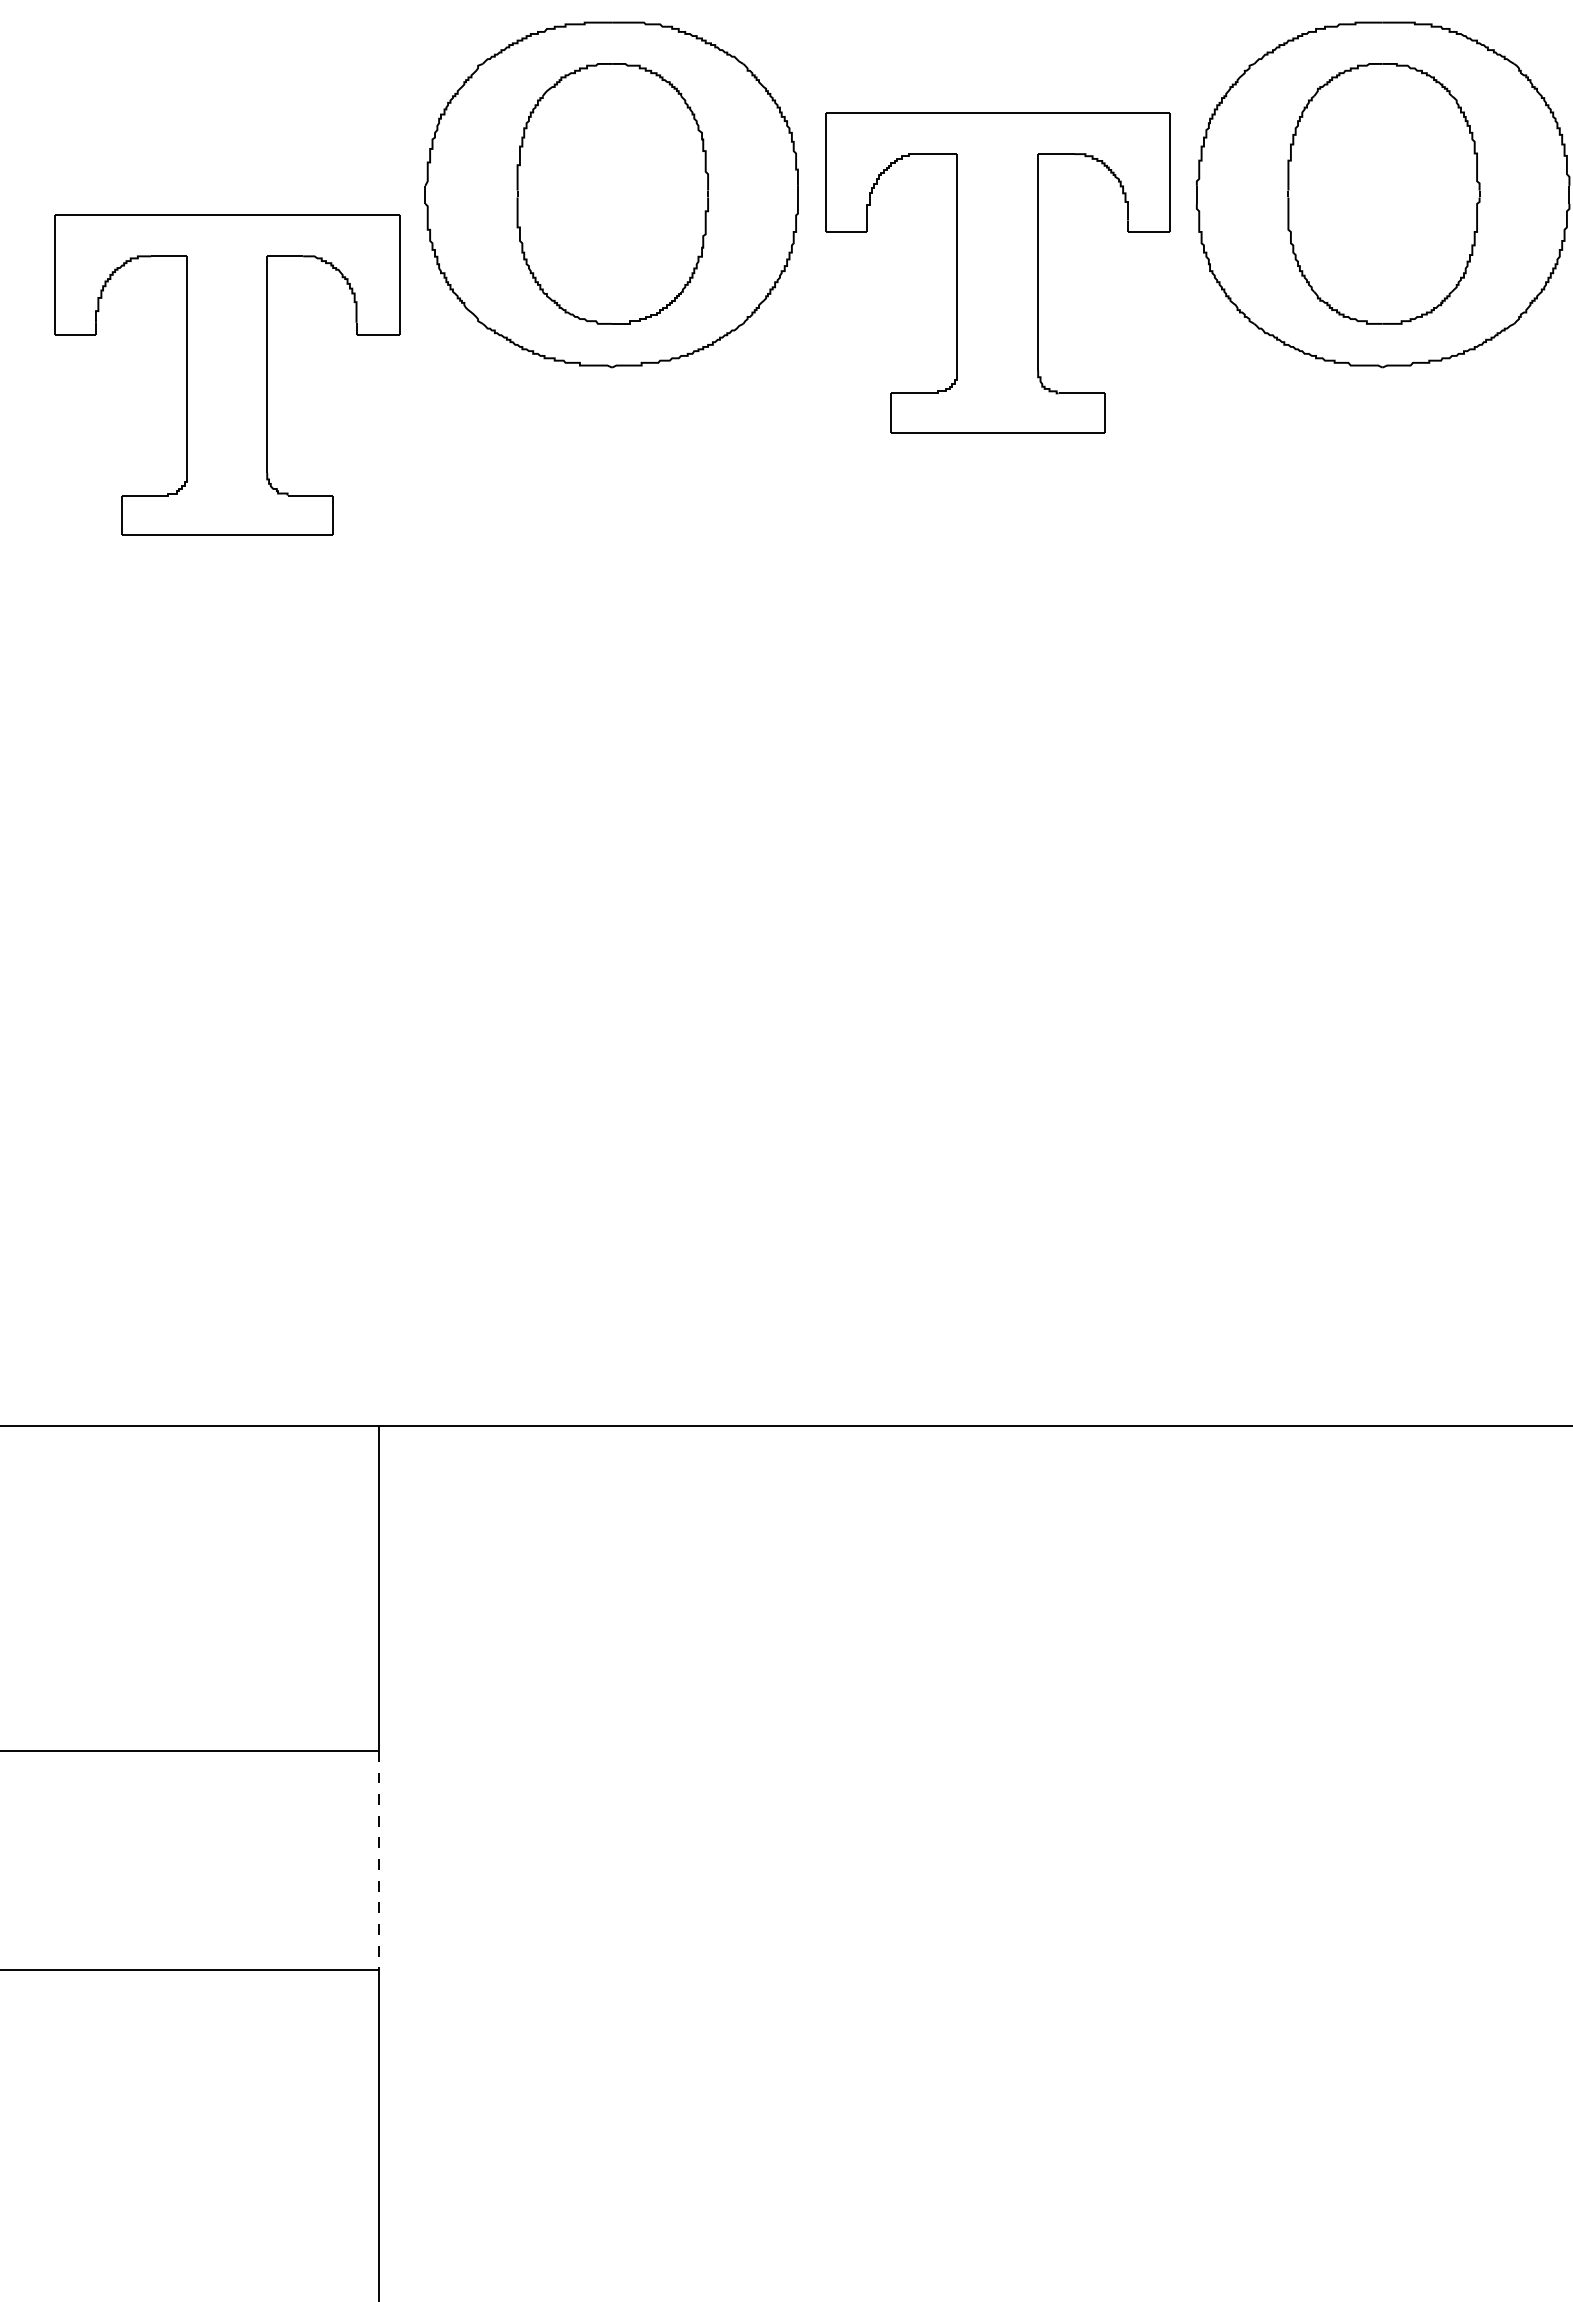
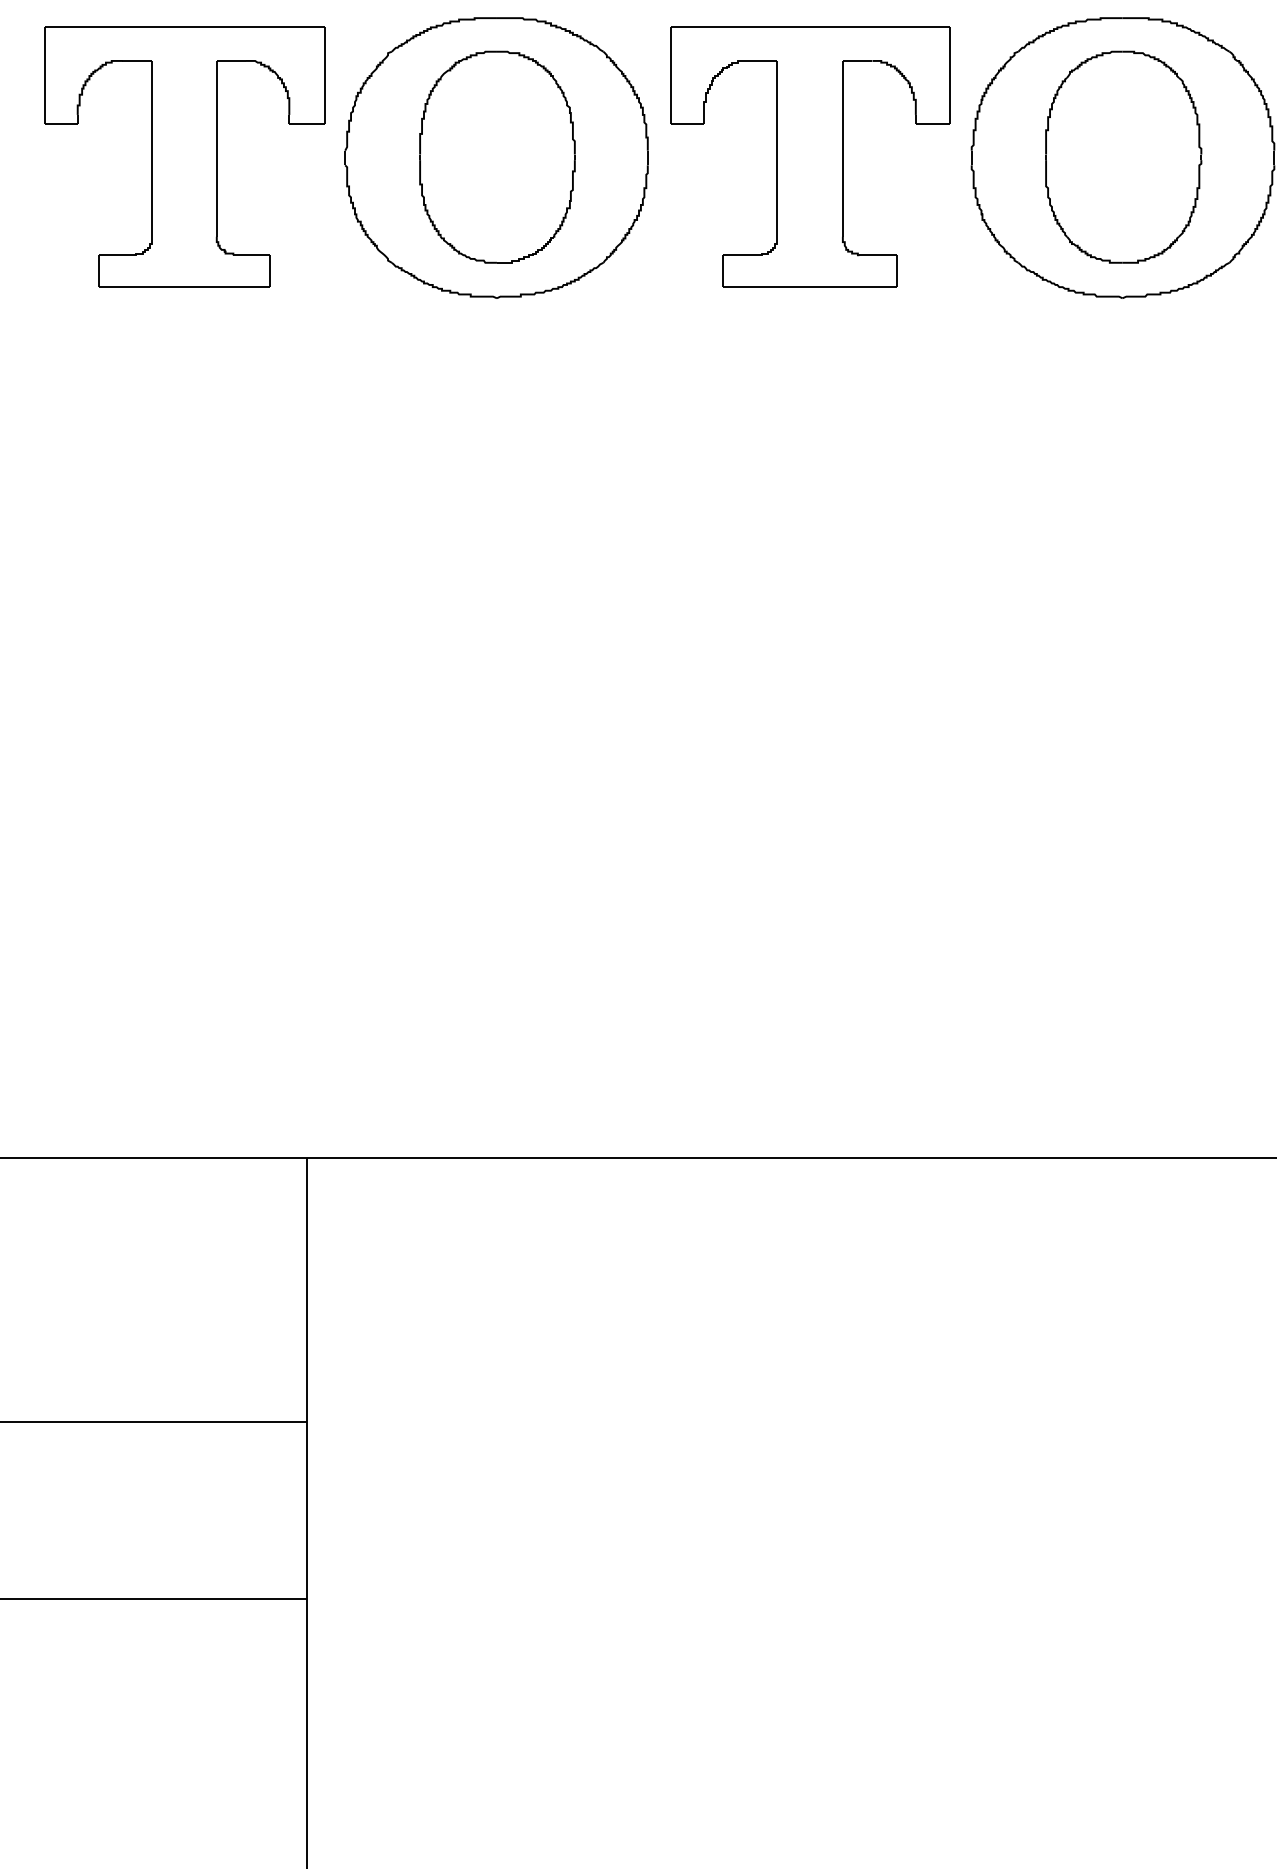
part: (998, 271) -> (810, 156), moved
part: (227, 373) -> (184, 156), moved
line: (378, 1860) -> (307, 1510), dashed -> solid

